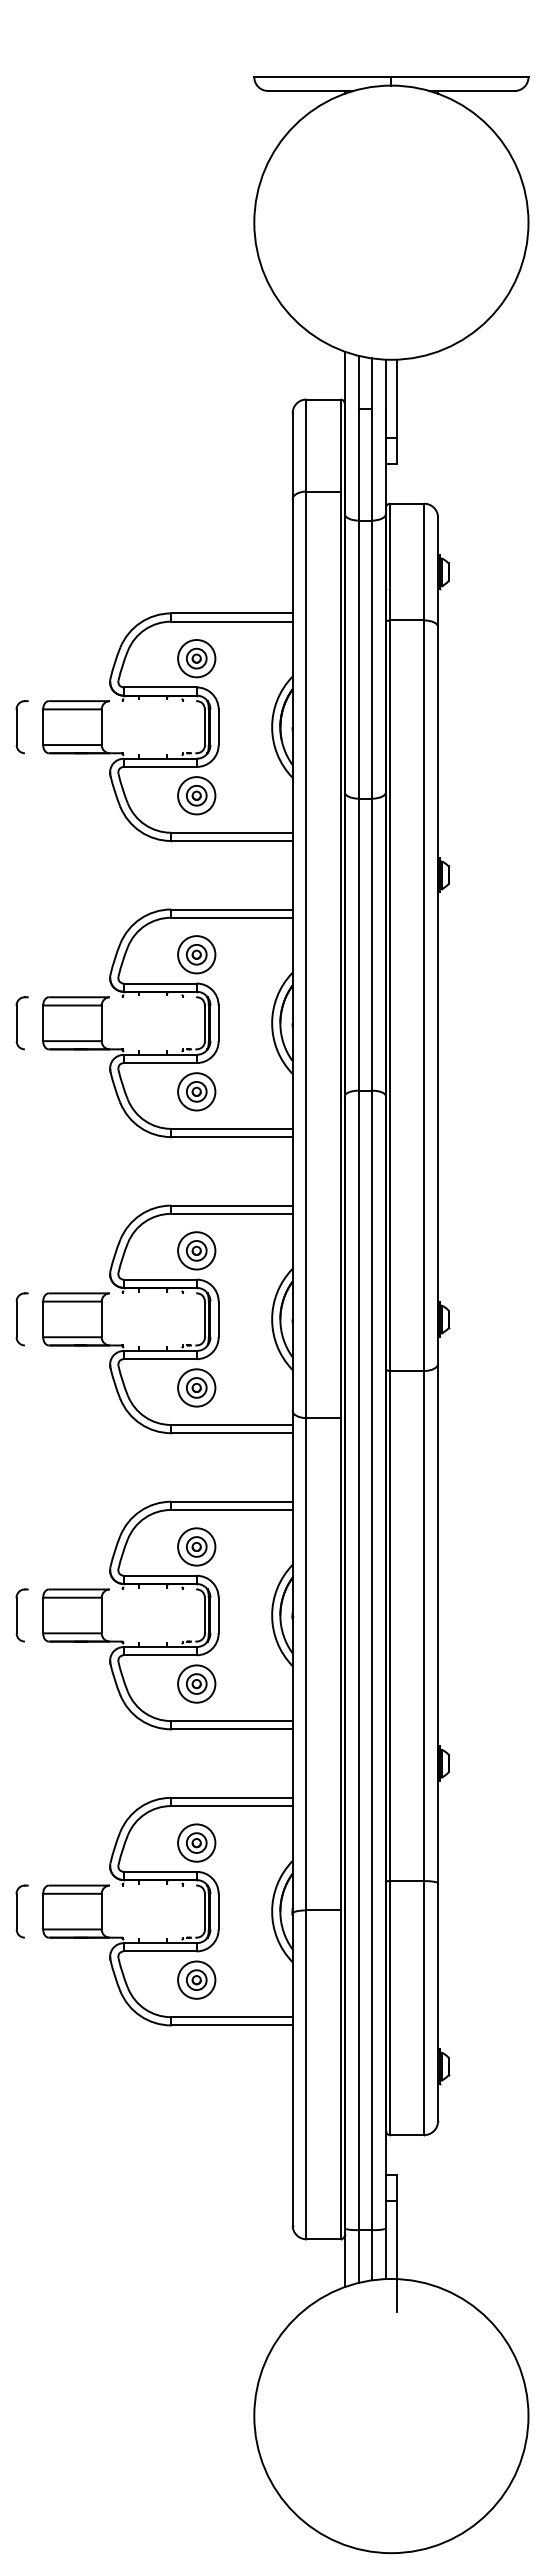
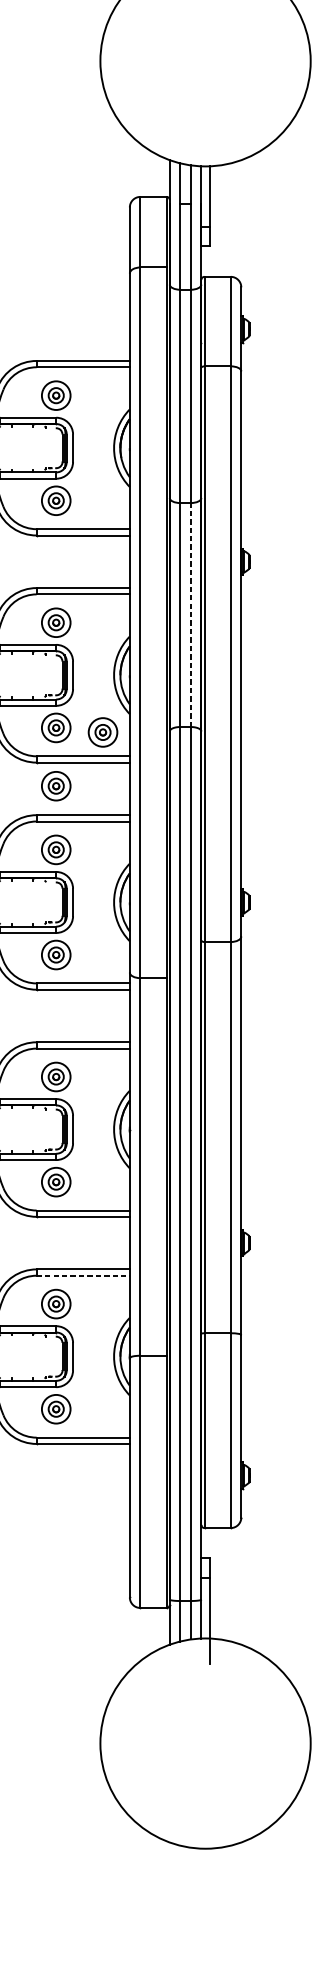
line: (372, 944) -> (191, 614), solid -> dashed
part: (257, 1097) -> (102, 732), added
part: (196, 1167) -> (56, 785), added
line: (231, 1806) -> (82, 1276), solid -> dashed

